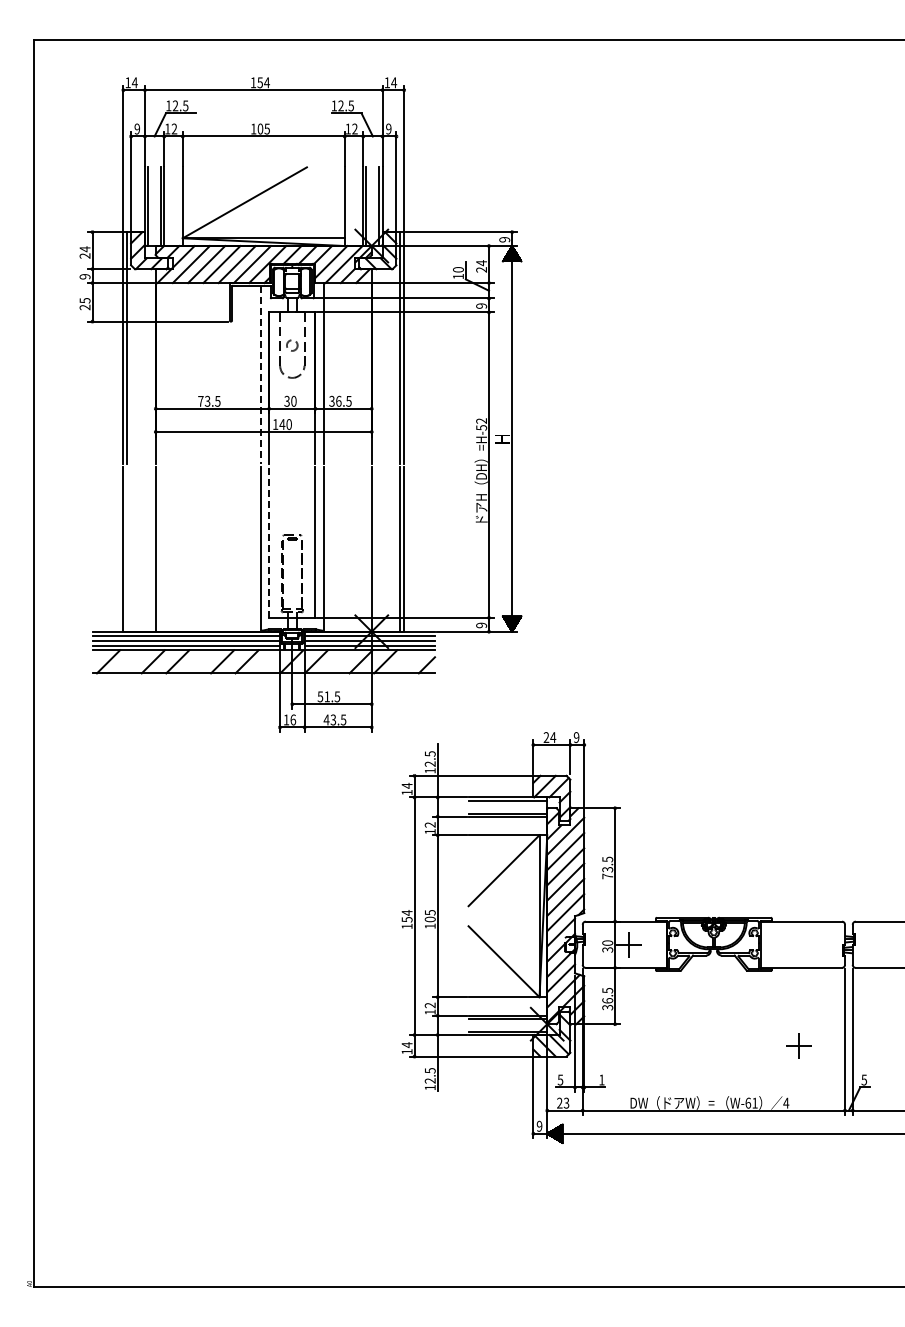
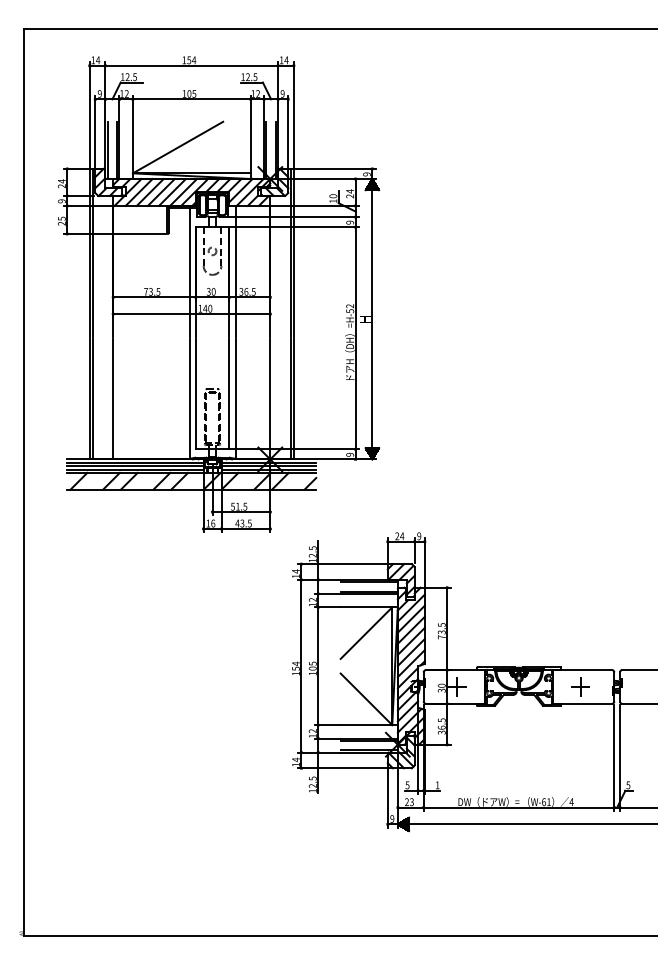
line: (260, 374) -> (189, 272), dashed -> solid
line: (269, 542) -> (195, 394), dashed -> solid
line: (127, 548) -> (92, 398), added
part: (798, 1045) -> (580, 686), moved

